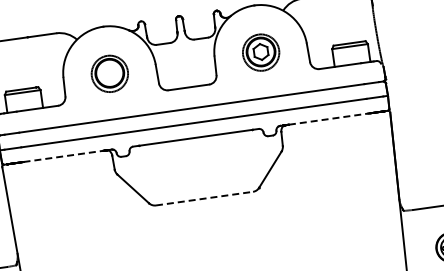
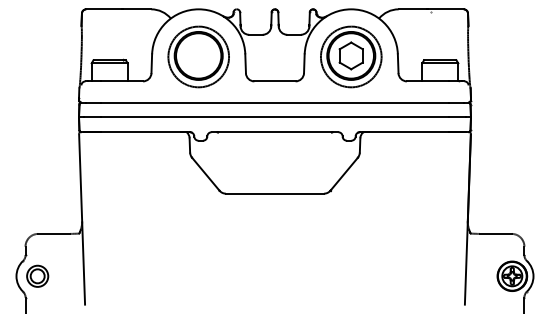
part: (261, 52) -> (351, 56), size x1.67
part: (109, 73) -> (198, 56), size x1.67
line: (329, 119) -> (409, 132), dashed -> solid
line: (63, 156) -> (141, 132), dashed -> solid
line: (205, 198) -> (275, 193), dashed -> solid

